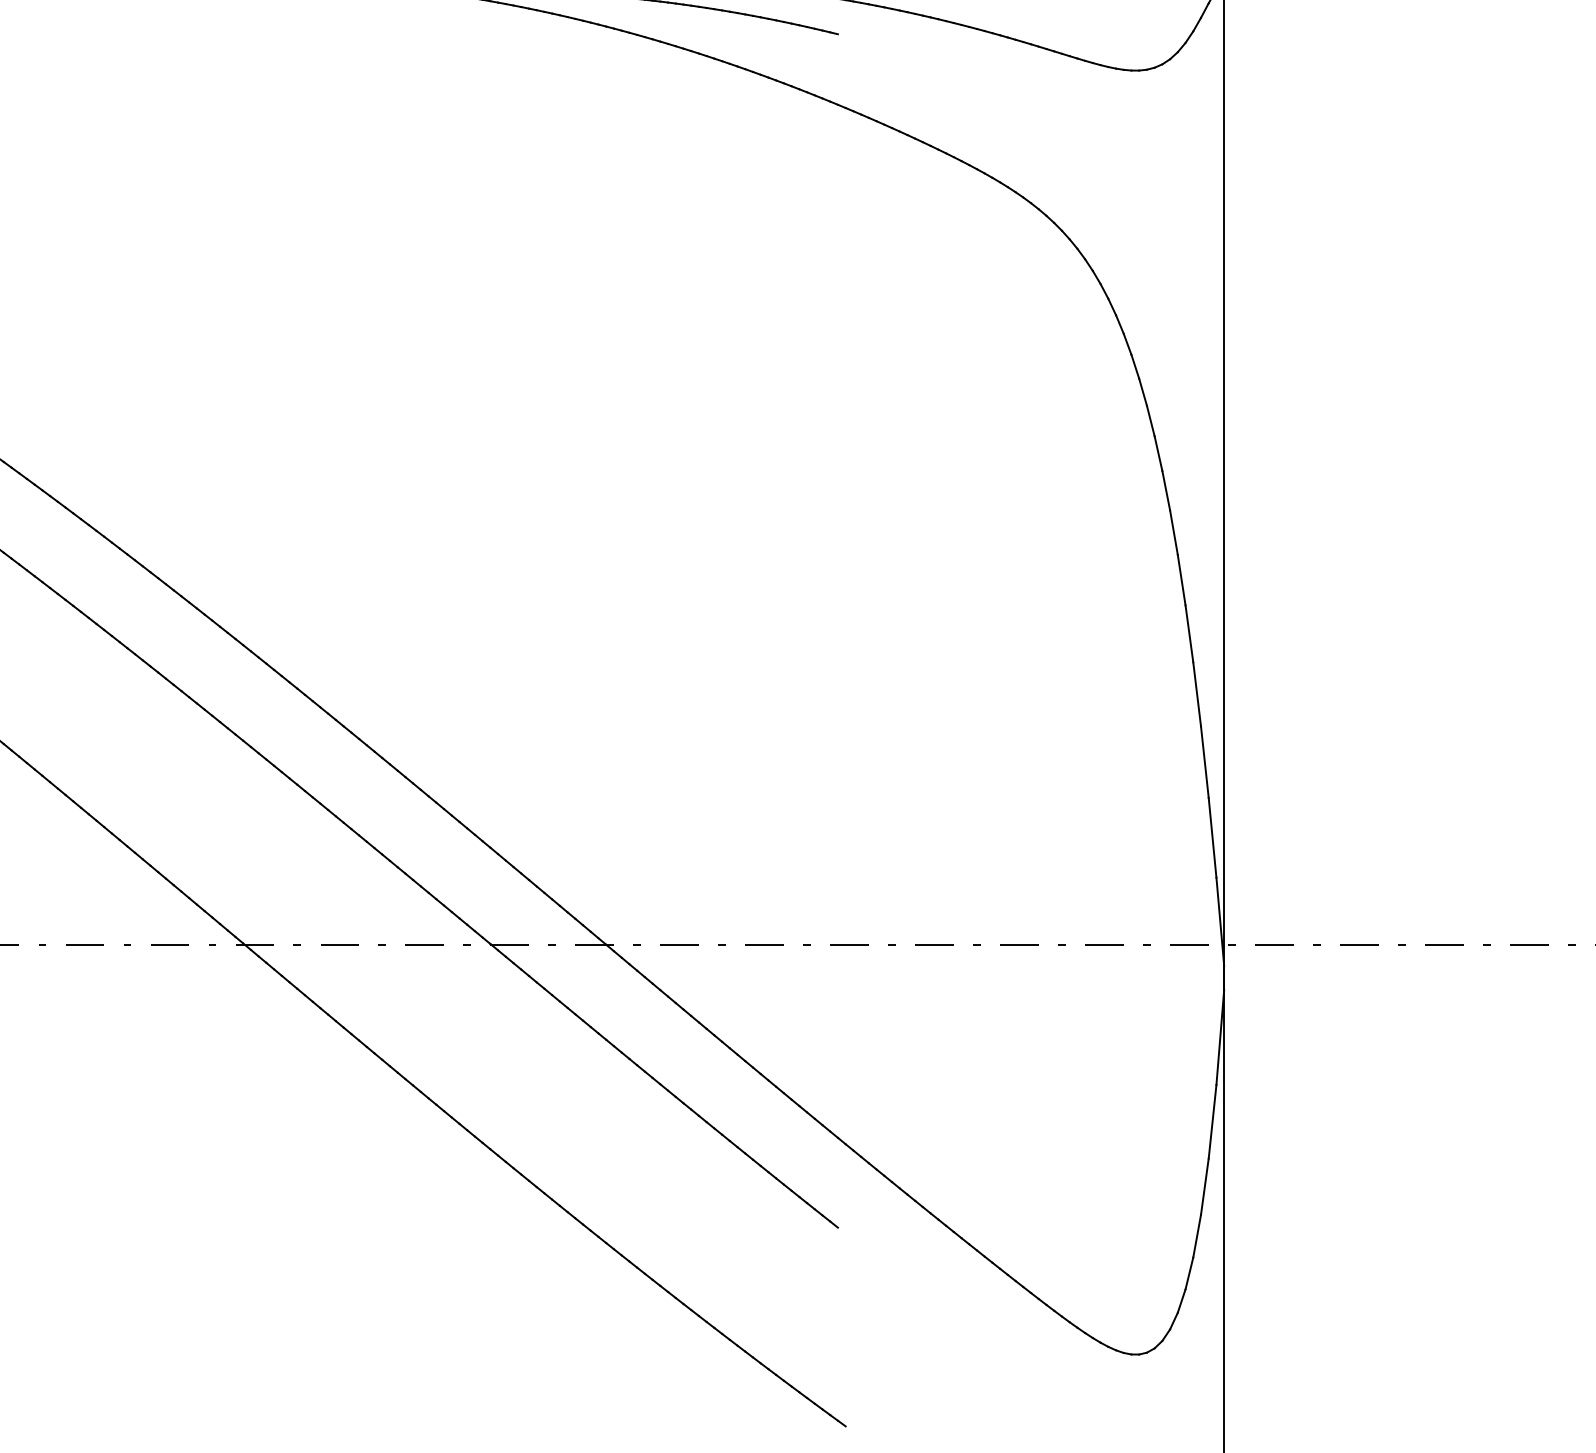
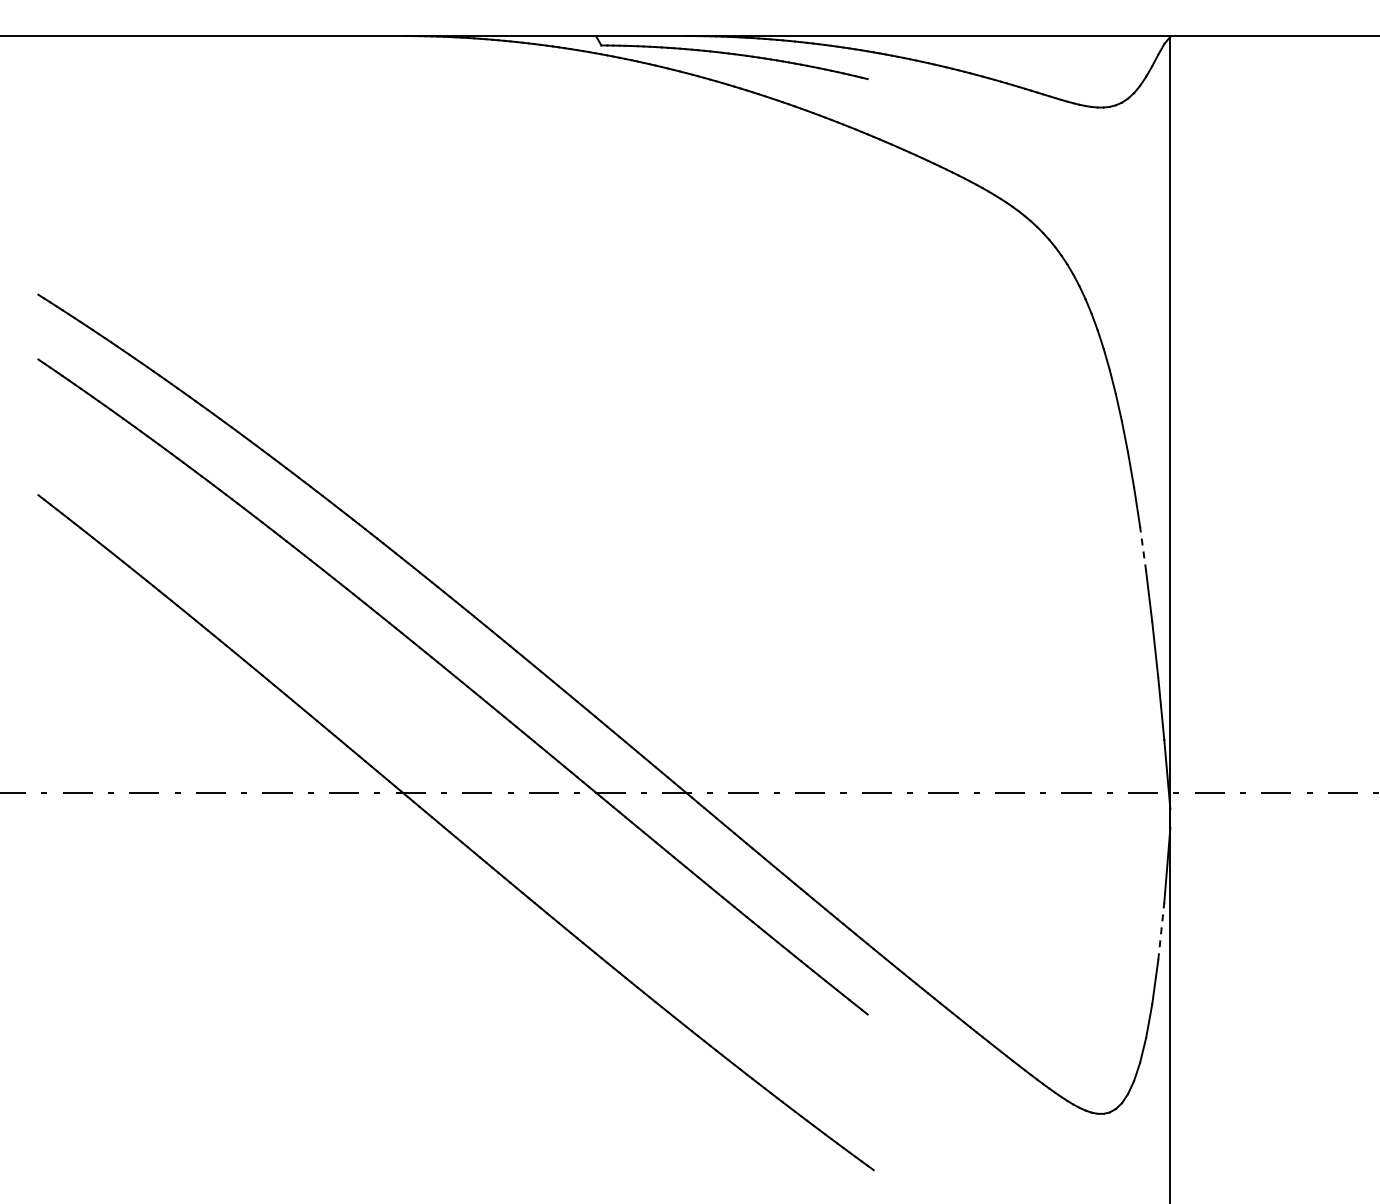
line: (1189, 633) -> (1143, 548), solid -> dashed
line: (1212, 1120) -> (1161, 930), solid -> dashed

